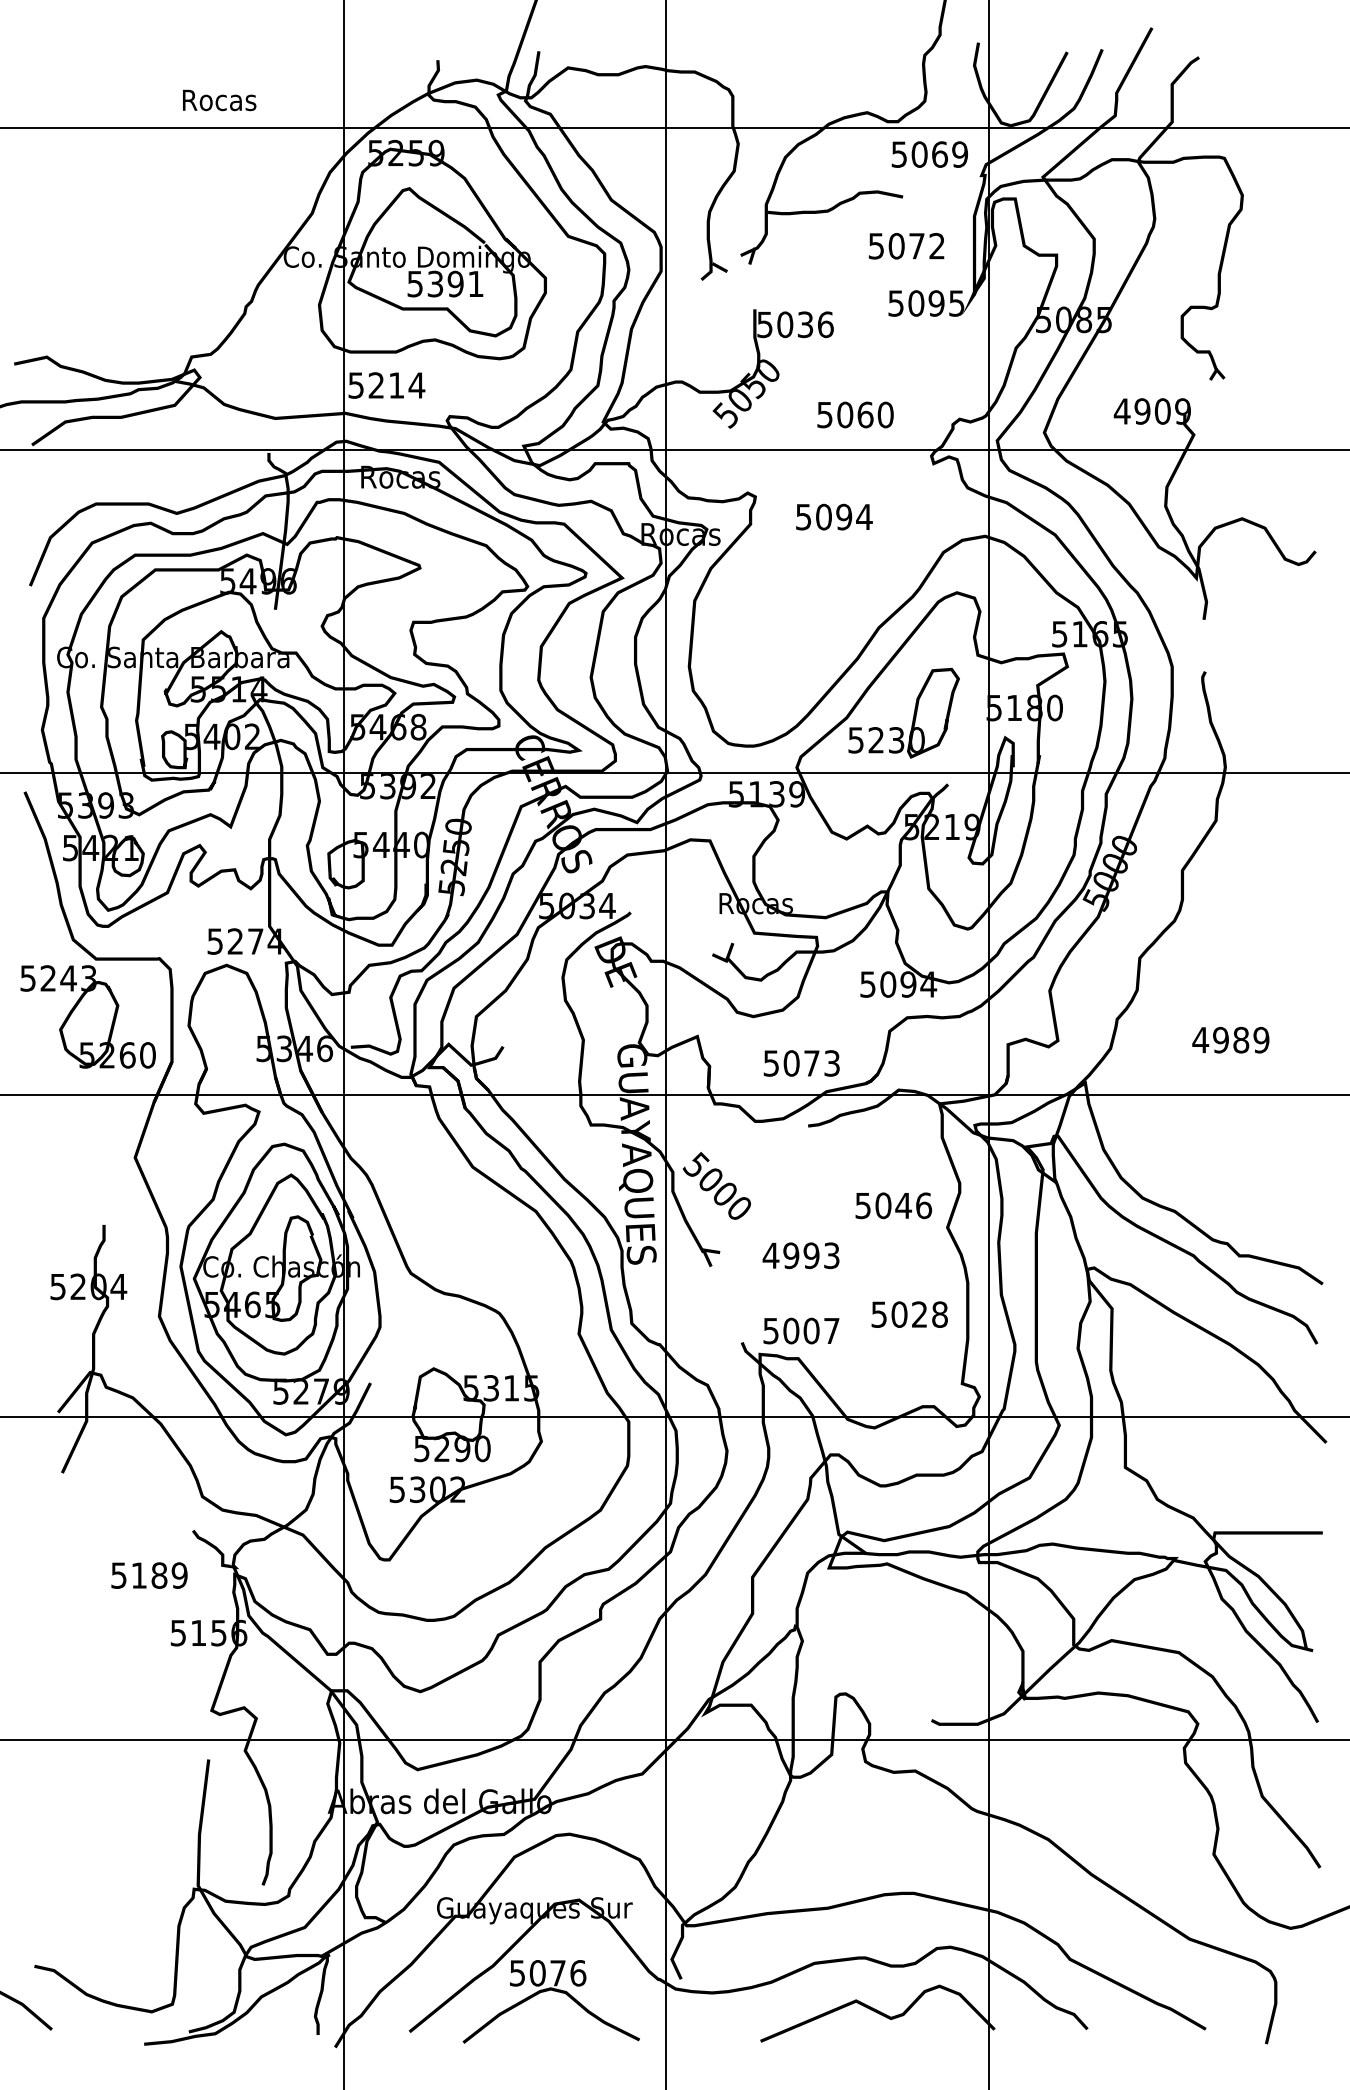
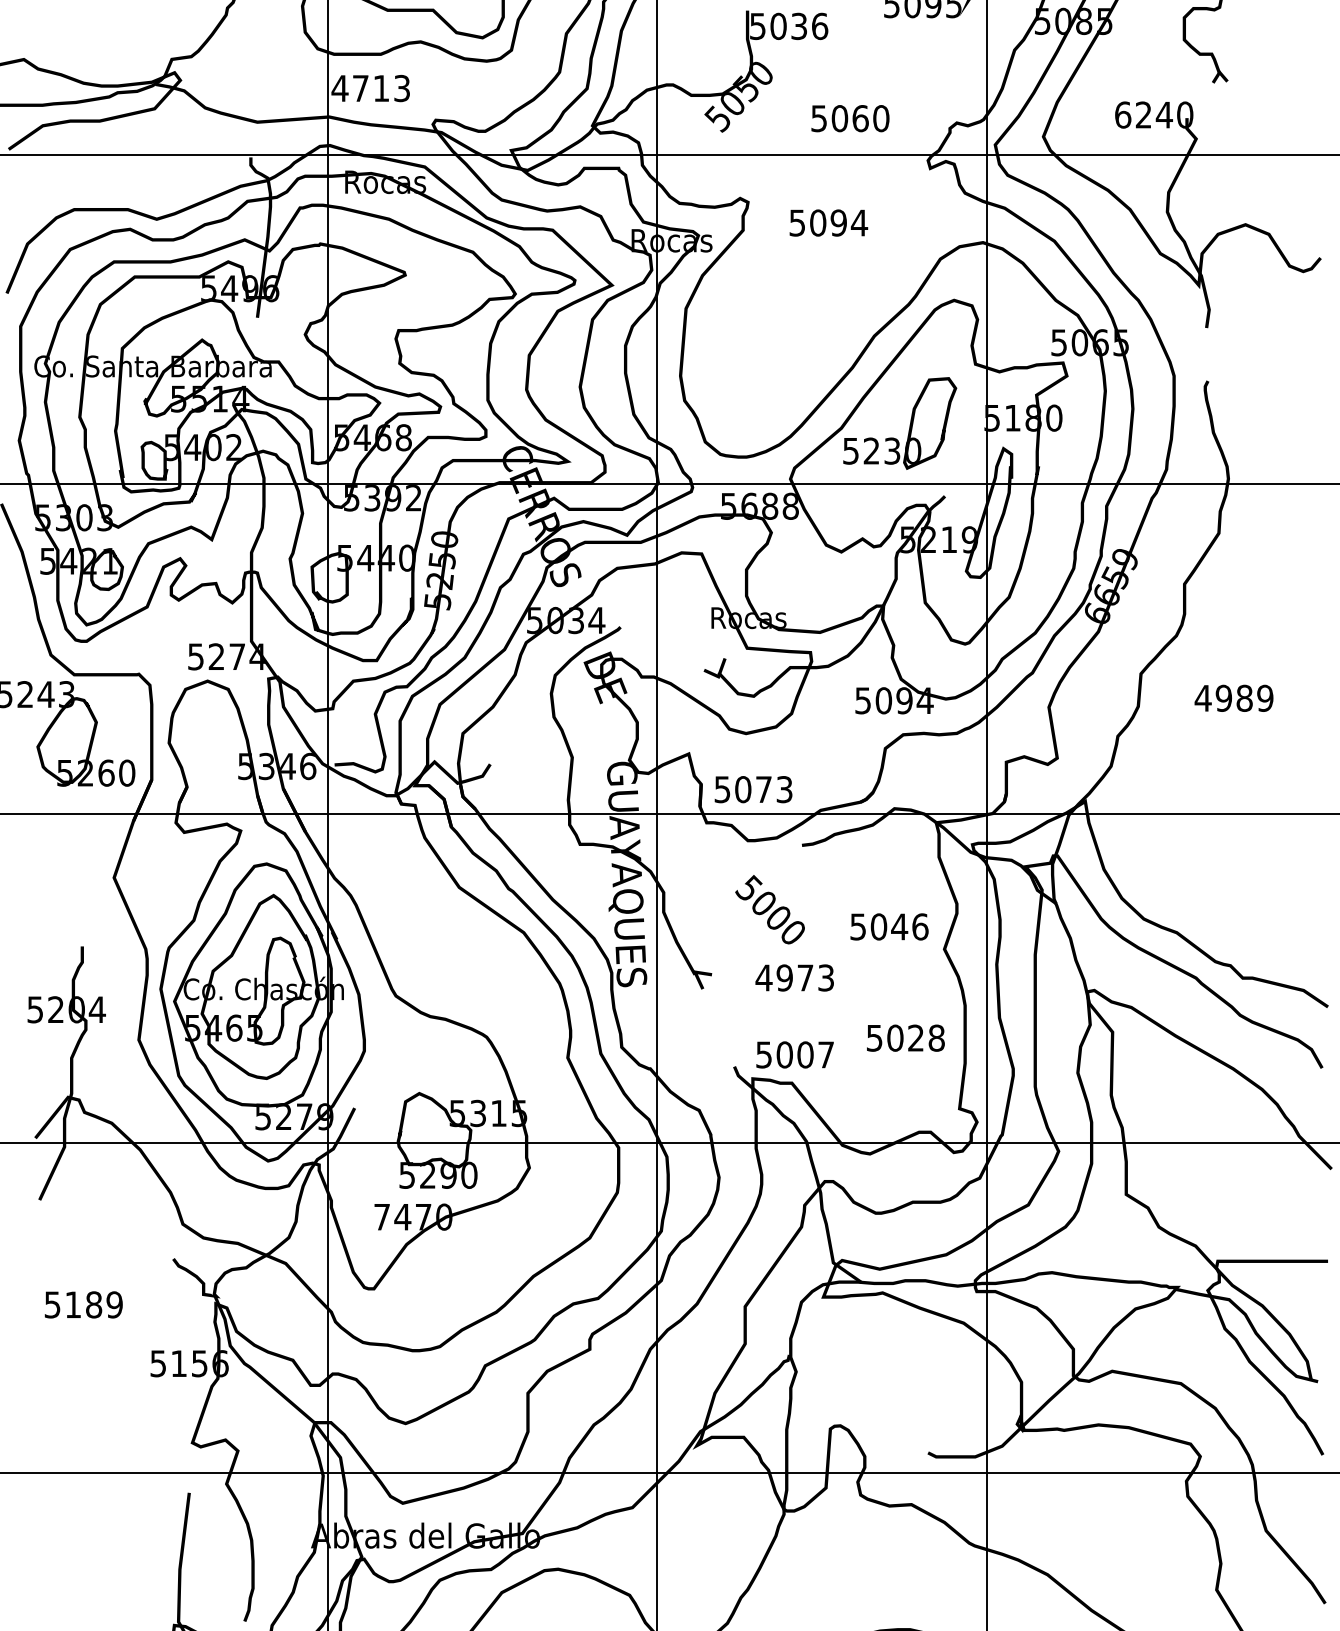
text: (386, 385) -> (371, 88), 5214 -> 4713
text: (1152, 411) -> (1153, 115), 4909 -> 6240
text: (1080, 634) -> (1080, 343), 5165 -> 5065
text: (777, 794) -> (770, 506), 5139 -> 5688
text: (106, 805) -> (84, 517), 5393 -> 5303
text: (1109, 873) -> (1110, 587), 5000 -> 6659
text: (1230, 1039) -> (1233, 697), moved
text: (801, 1063) -> (753, 789), moved
text: (716, 1185) -> (769, 909), moved
text: (811, 1255) -> (805, 977), 4993 -> 4973
text: (427, 1489) -> (412, 1216), 5302 -> 7470
text: (149, 1575) -> (83, 1304), moved

